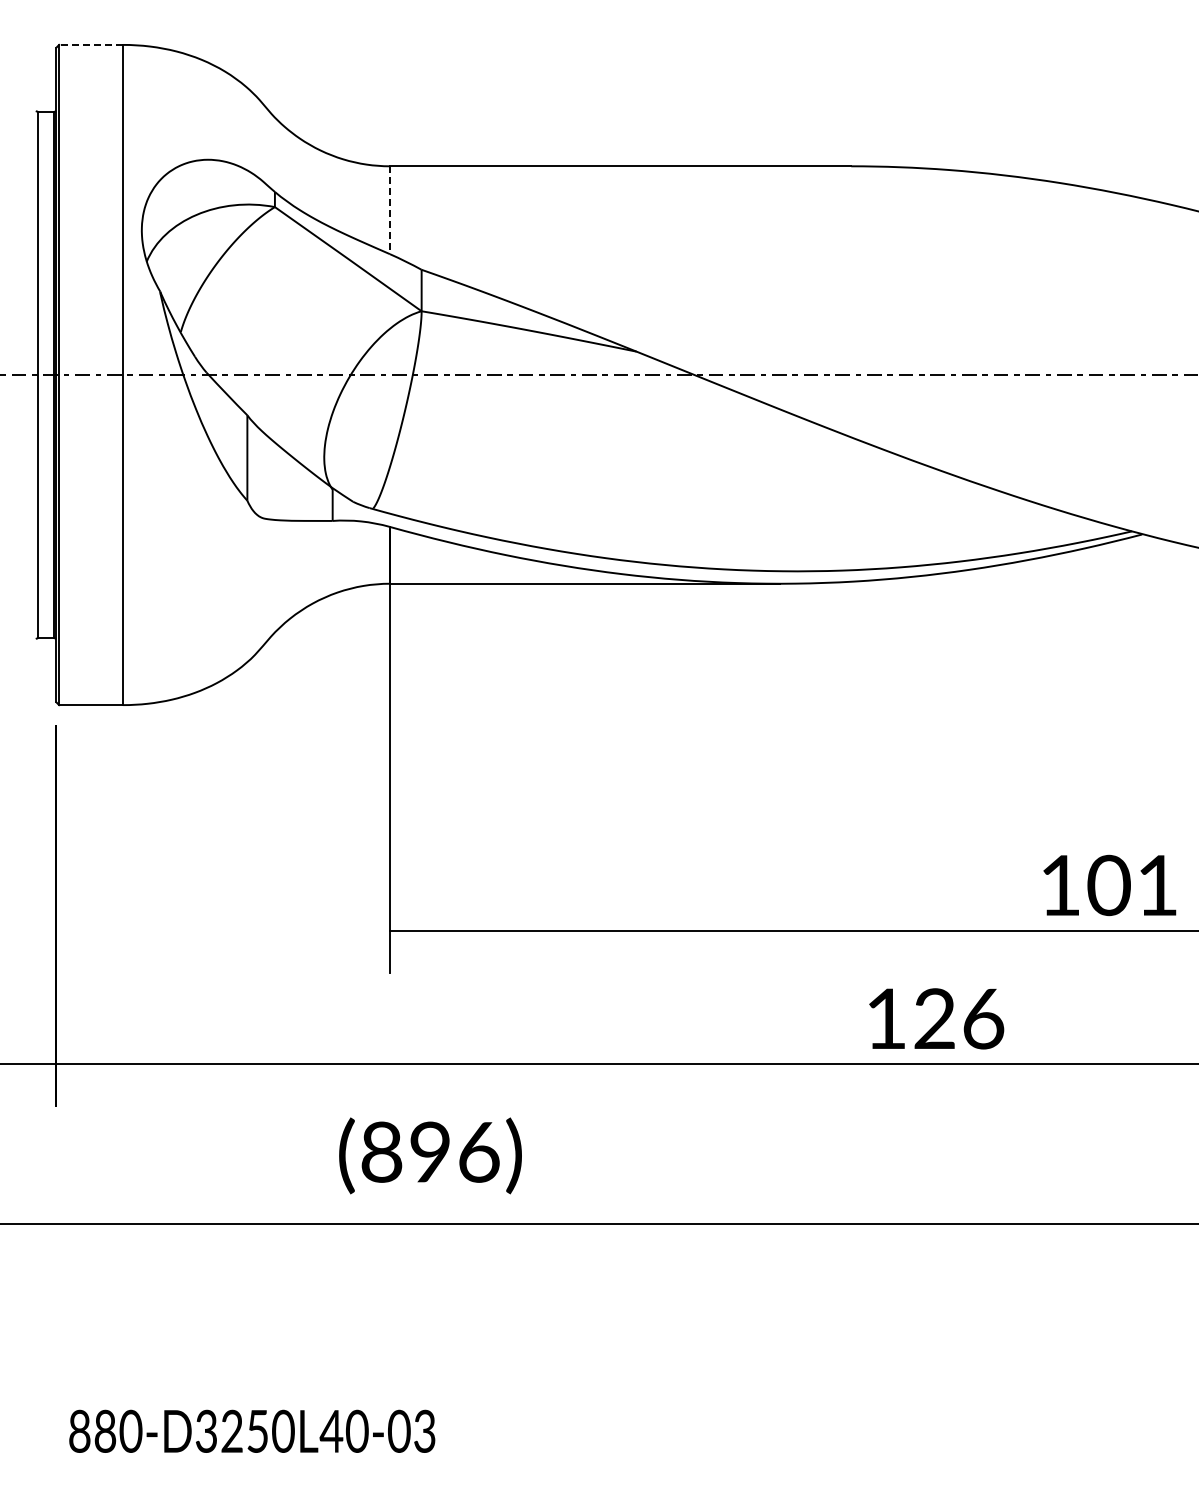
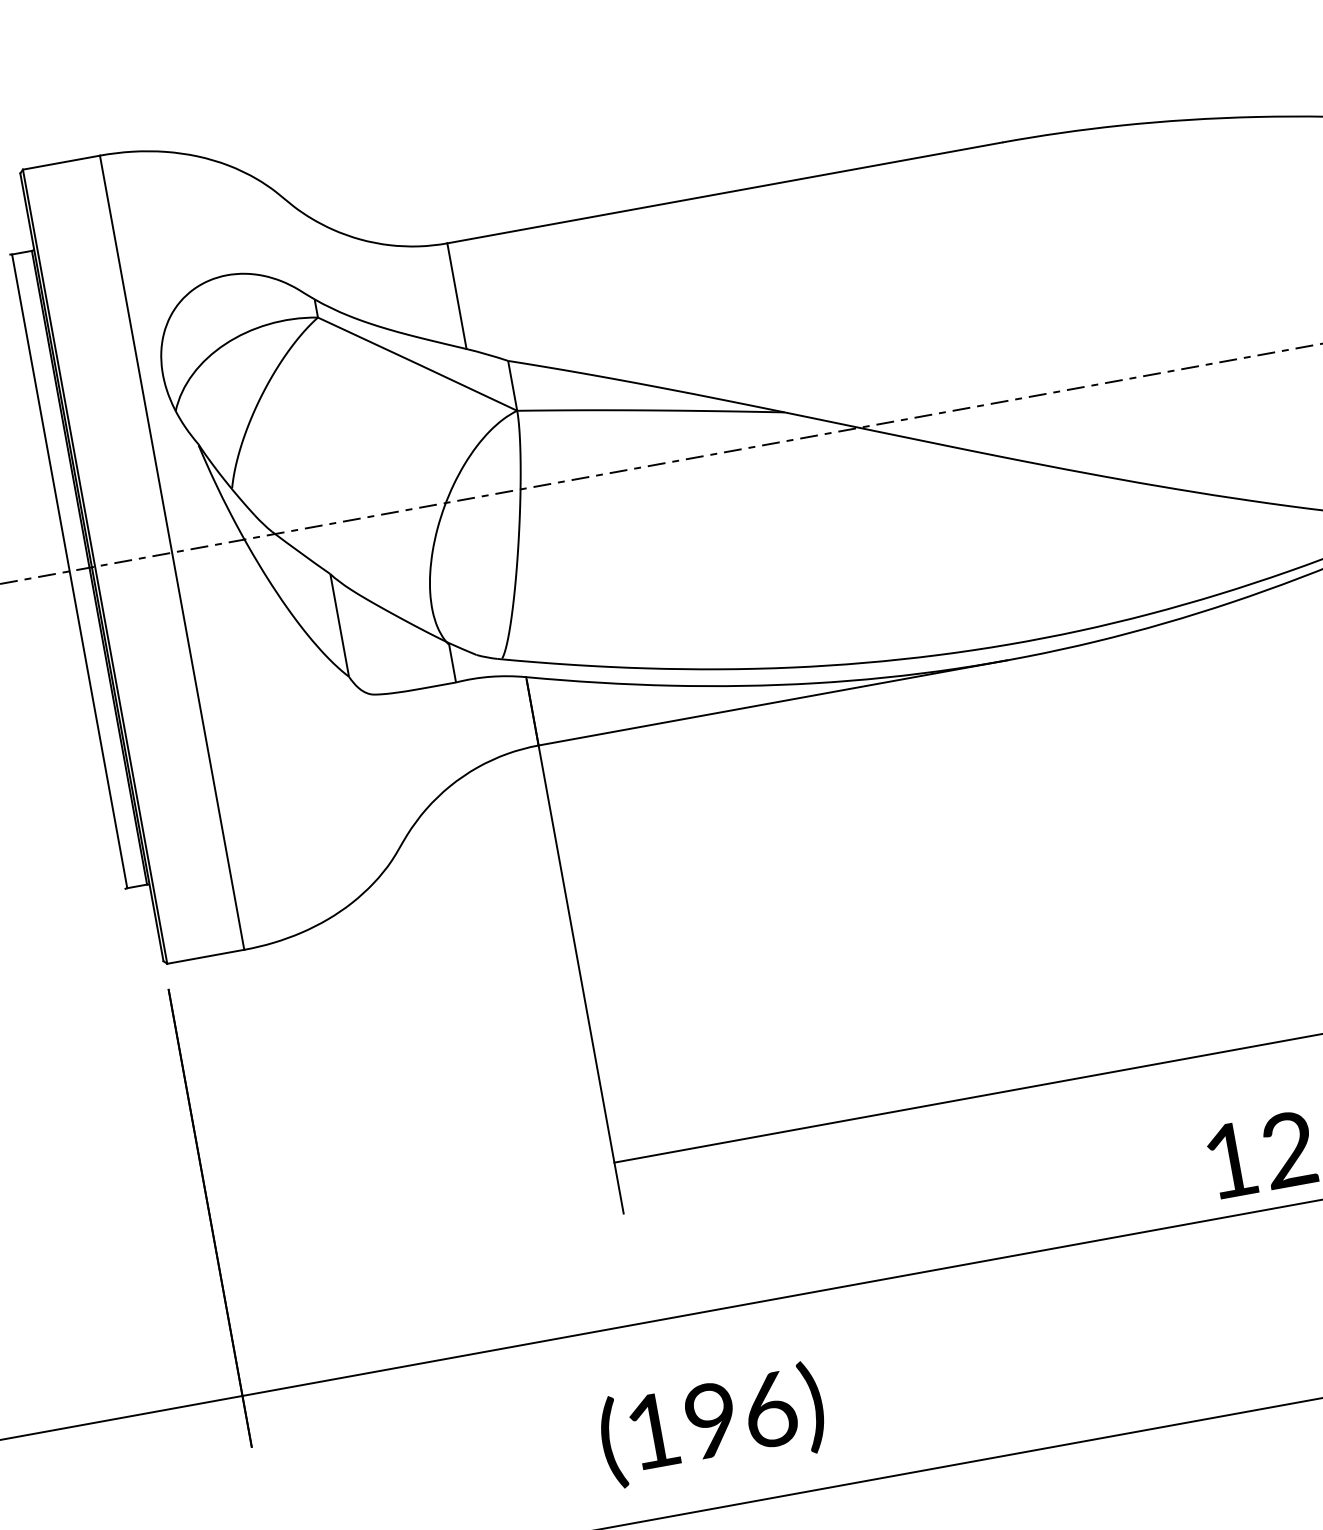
line: (90, 44) -> (60, 162), dashed -> solid
line: (389, 210) -> (456, 296), dashed -> solid
text: (381, 1151) -> (652, 1430), (896) -> (196)

